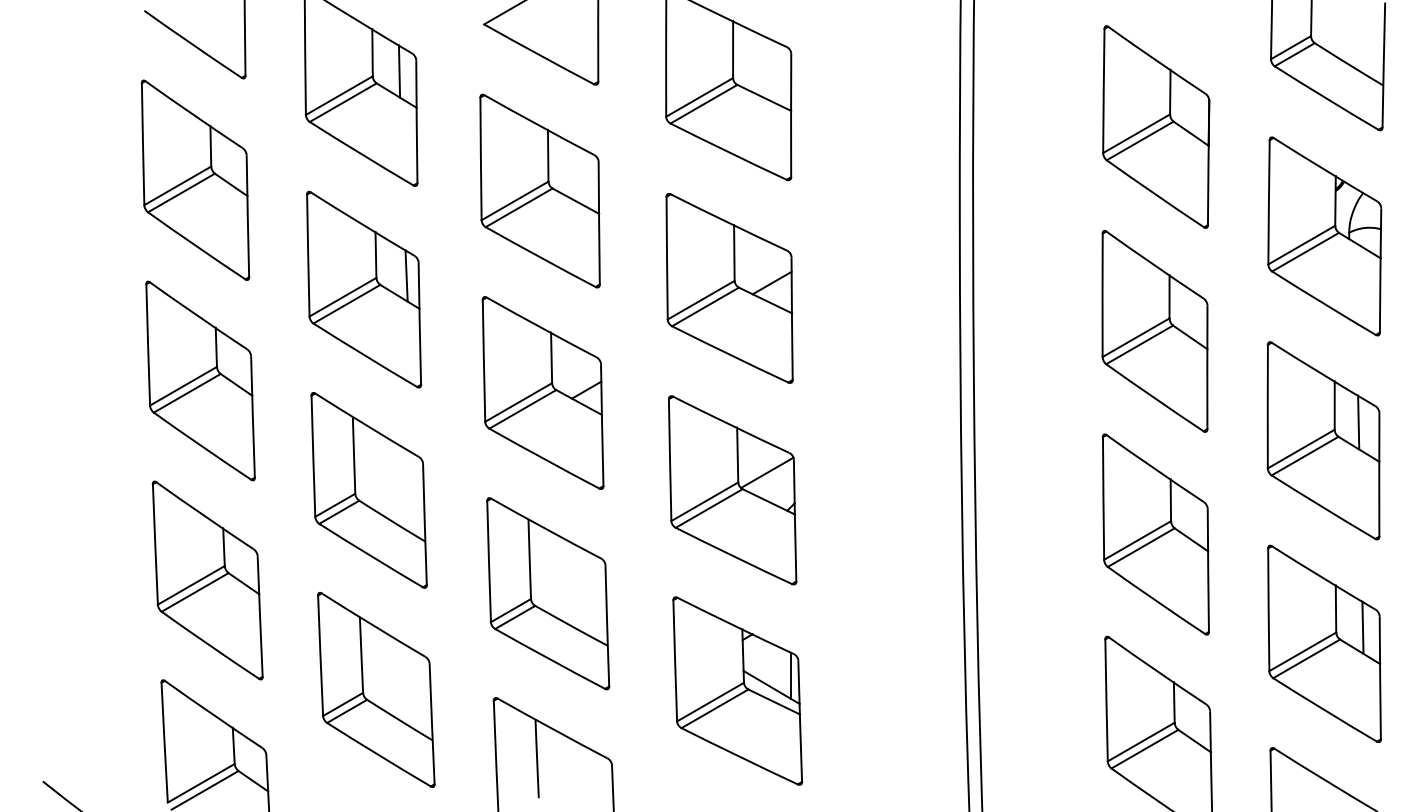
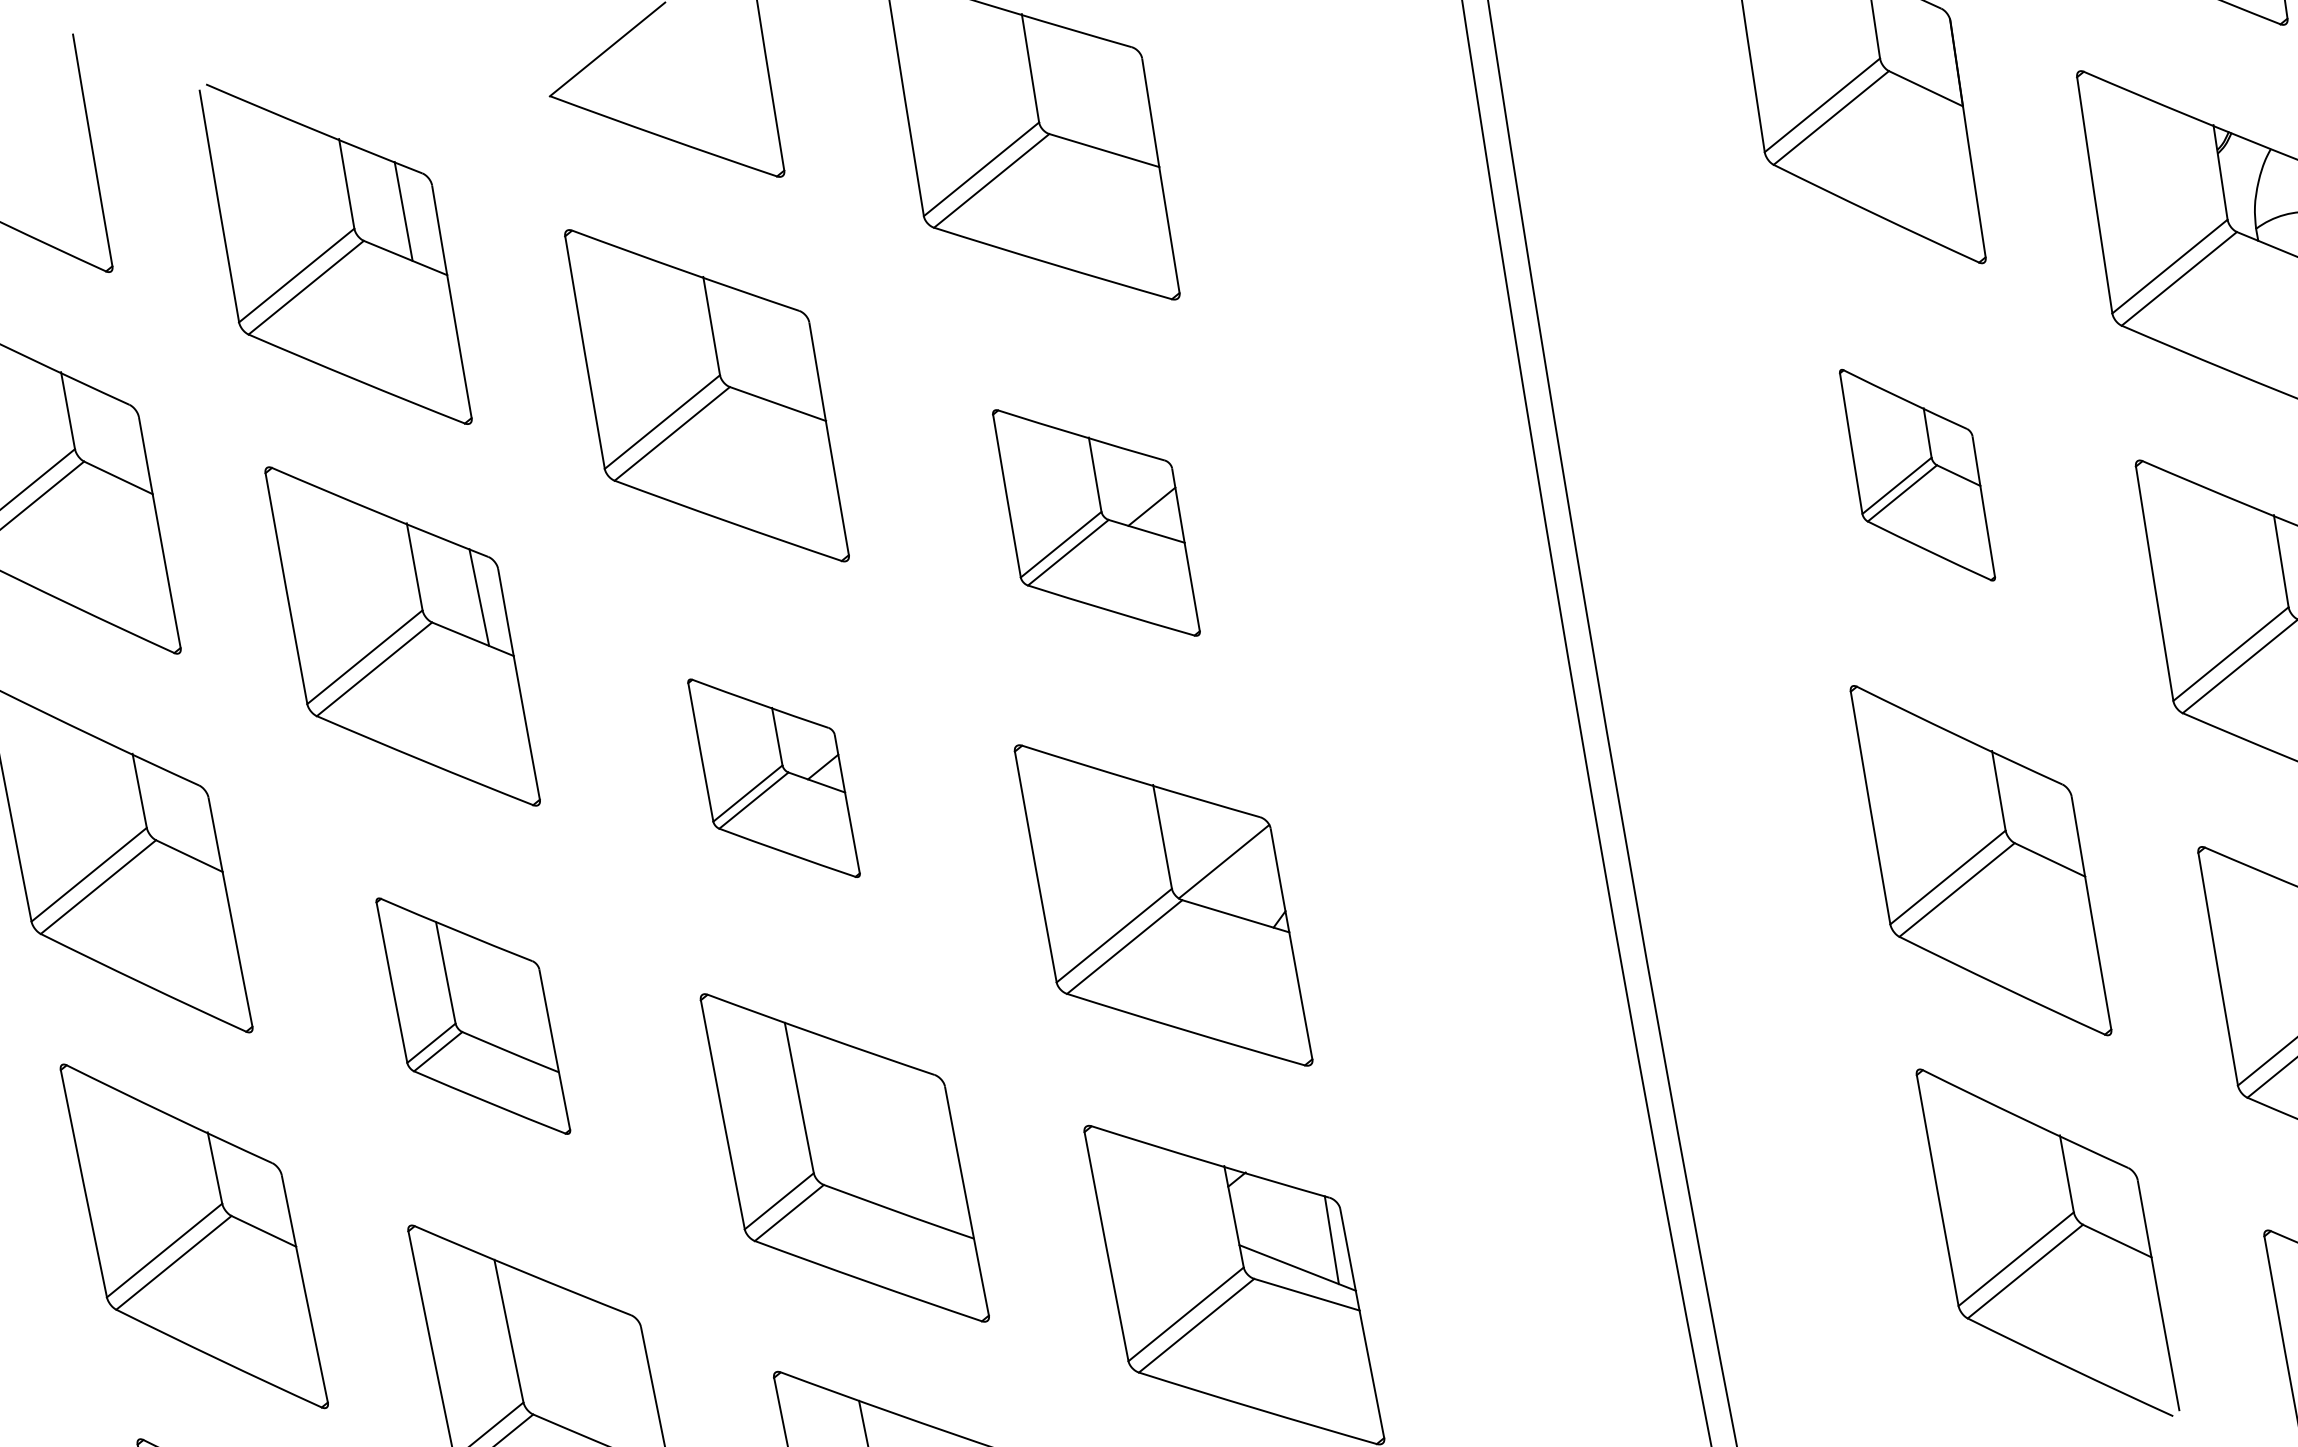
part: (729, 288) -> (1096, 523), size x0.7
part: (1154, 331) -> (1916, 475), size x0.6
part: (542, 392) -> (772, 777), size x0.6
part: (368, 490) -> (472, 1016), size x0.7

